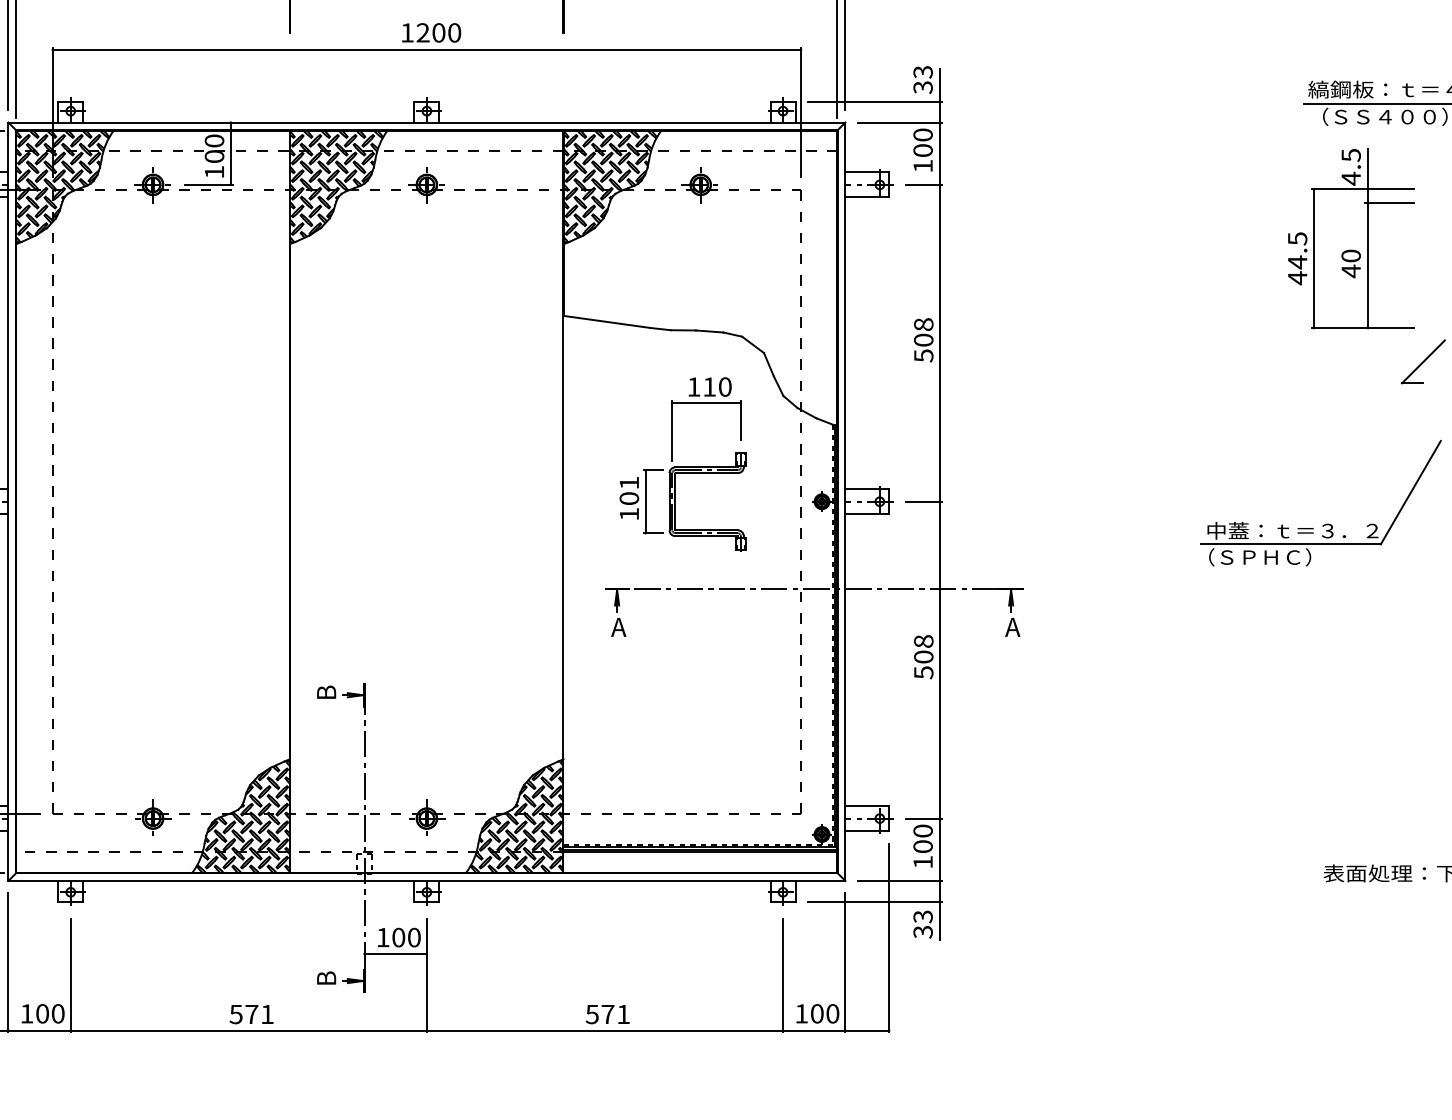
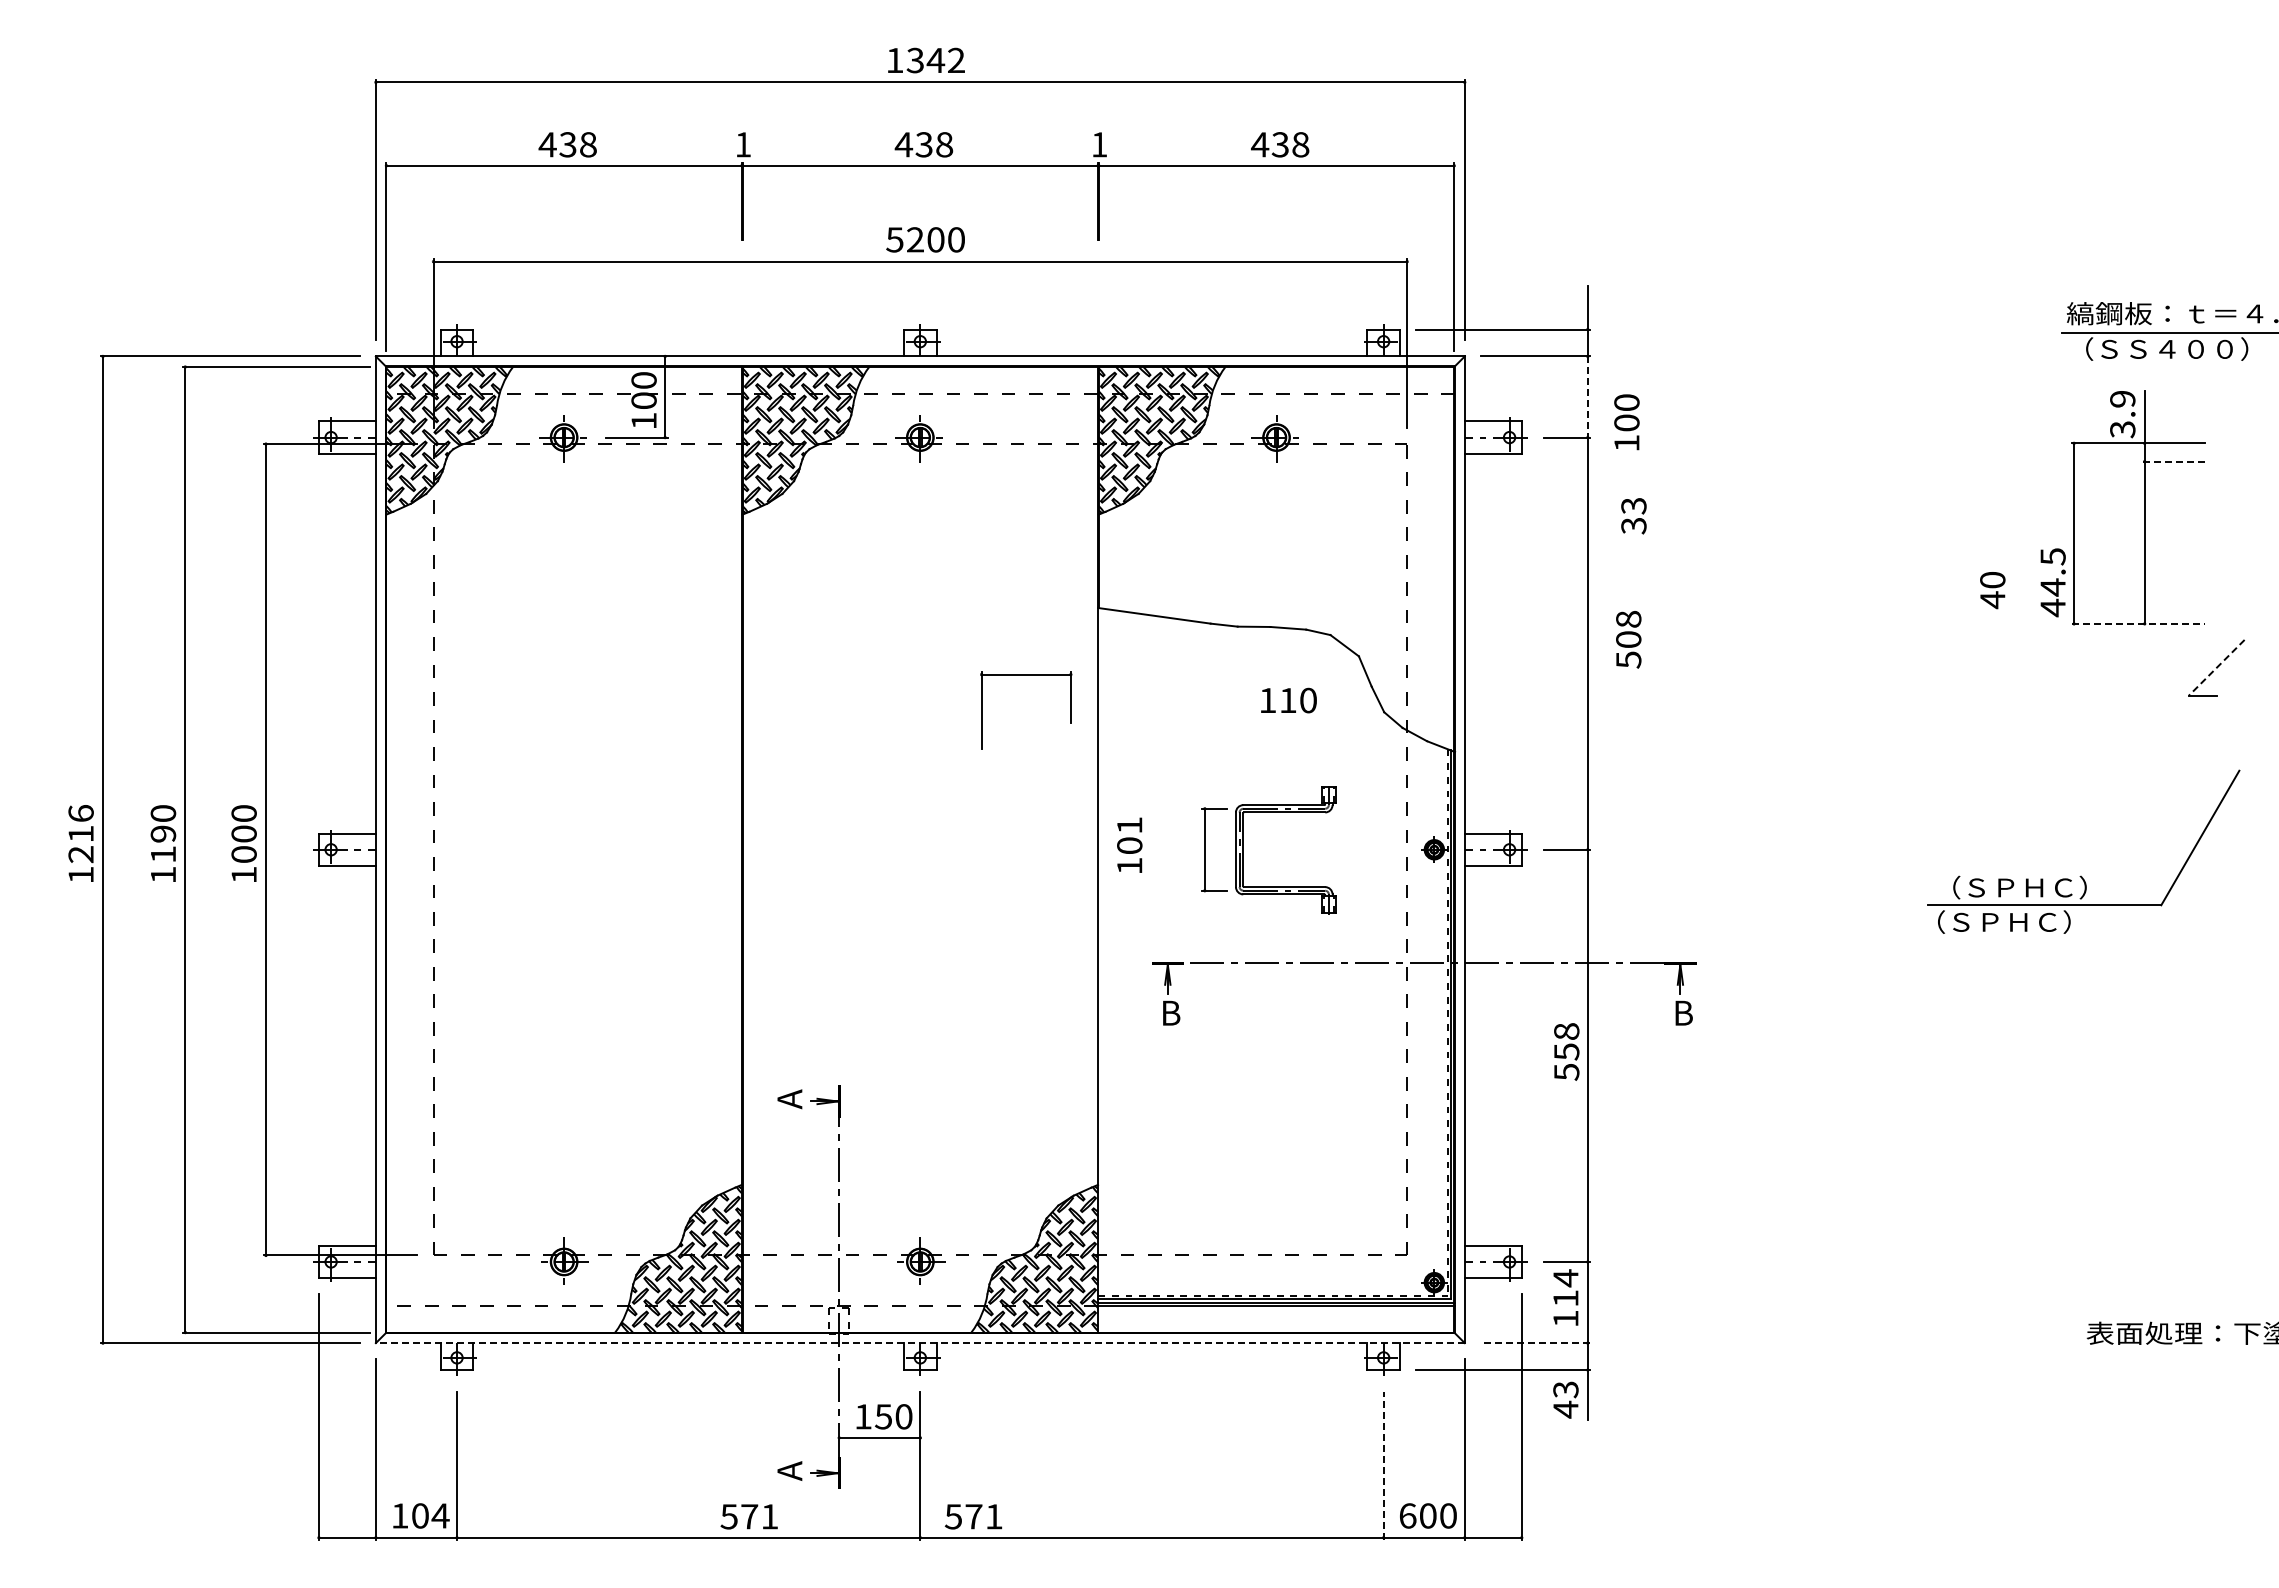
text: (407, 32) -> (894, 239), 1200 -> 5200
text: (922, 80) -> (1633, 516), moved
text: (922, 150) -> (1626, 422), moved
line: (939, 154) -> (1587, 397), solid -> dashed
text: (1350, 167) -> (2122, 414), 4.5 -> 3.9
line: (1389, 203) -> (2172, 461), solid -> dashed
text: (1297, 258) -> (2052, 582), moved
text: (1350, 264) -> (1992, 590), moved
line: (1363, 327) -> (2138, 623), solid -> dashed
text: (923, 340) -> (1628, 639), moved
line: (1423, 362) -> (2216, 668), solid -> dashed
part: (706, 403) -> (1026, 675), moved
text: (629, 497) -> (1129, 844), moved
text: (1292, 530) -> (2046, 887), 中蓋：ｔ＝３．２ -> （ＳＰＨＣ）
text: (619, 626) -> (1170, 1012), A -> B
text: (1012, 626) -> (1682, 1012), A -> B
text: (923, 656) -> (1566, 1051), 508 -> 558
text: (326, 693) -> (789, 1099), B -> A
text: (922, 838) -> (1565, 1287), 100 -> 114
line: (426, 881) -> (919, 1343), solid -> dashed
line: (899, 881) -> (1535, 1343), solid -> dashed
text: (922, 932) -> (1565, 1409), 33 -> 43
text: (398, 937) -> (883, 1416), 100 -> 150
line: (782, 975) -> (1383, 1465), solid -> dashed
text: (326, 978) -> (789, 1470), B -> A
text: (58, 1013) -> (440, 1515), 100 -> 104
text: (802, 1013) -> (1408, 1515), 100 -> 600
text: (250, 1014) -> (748, 1516), moved
text: (607, 1014) -> (973, 1516), moved

